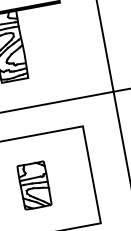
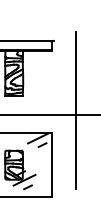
hatch: (58, 175) -> (30, 161), added

